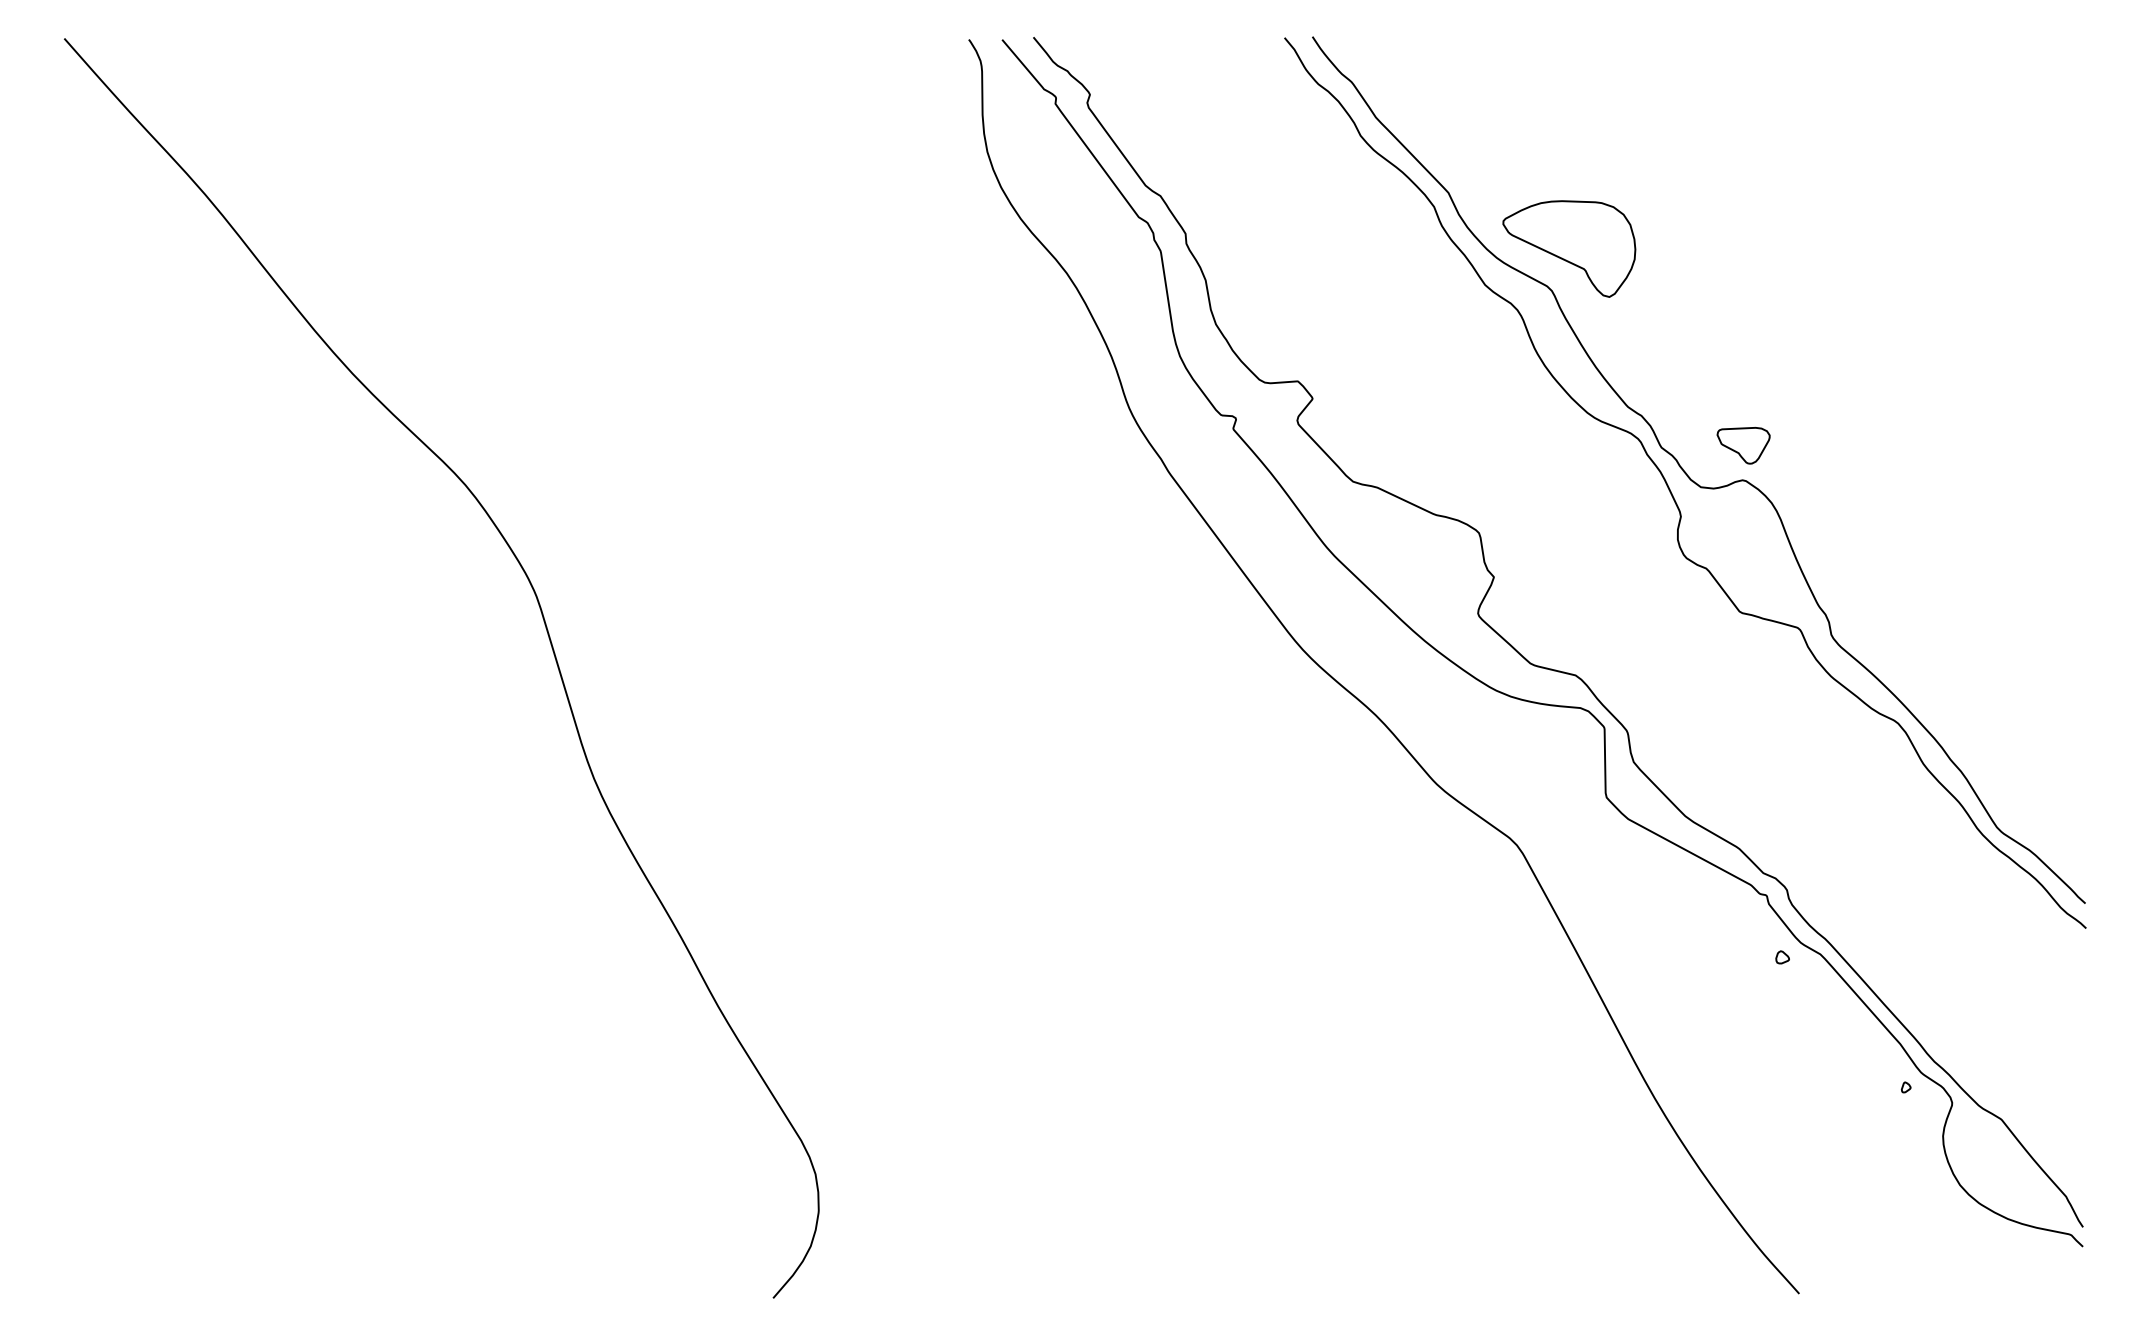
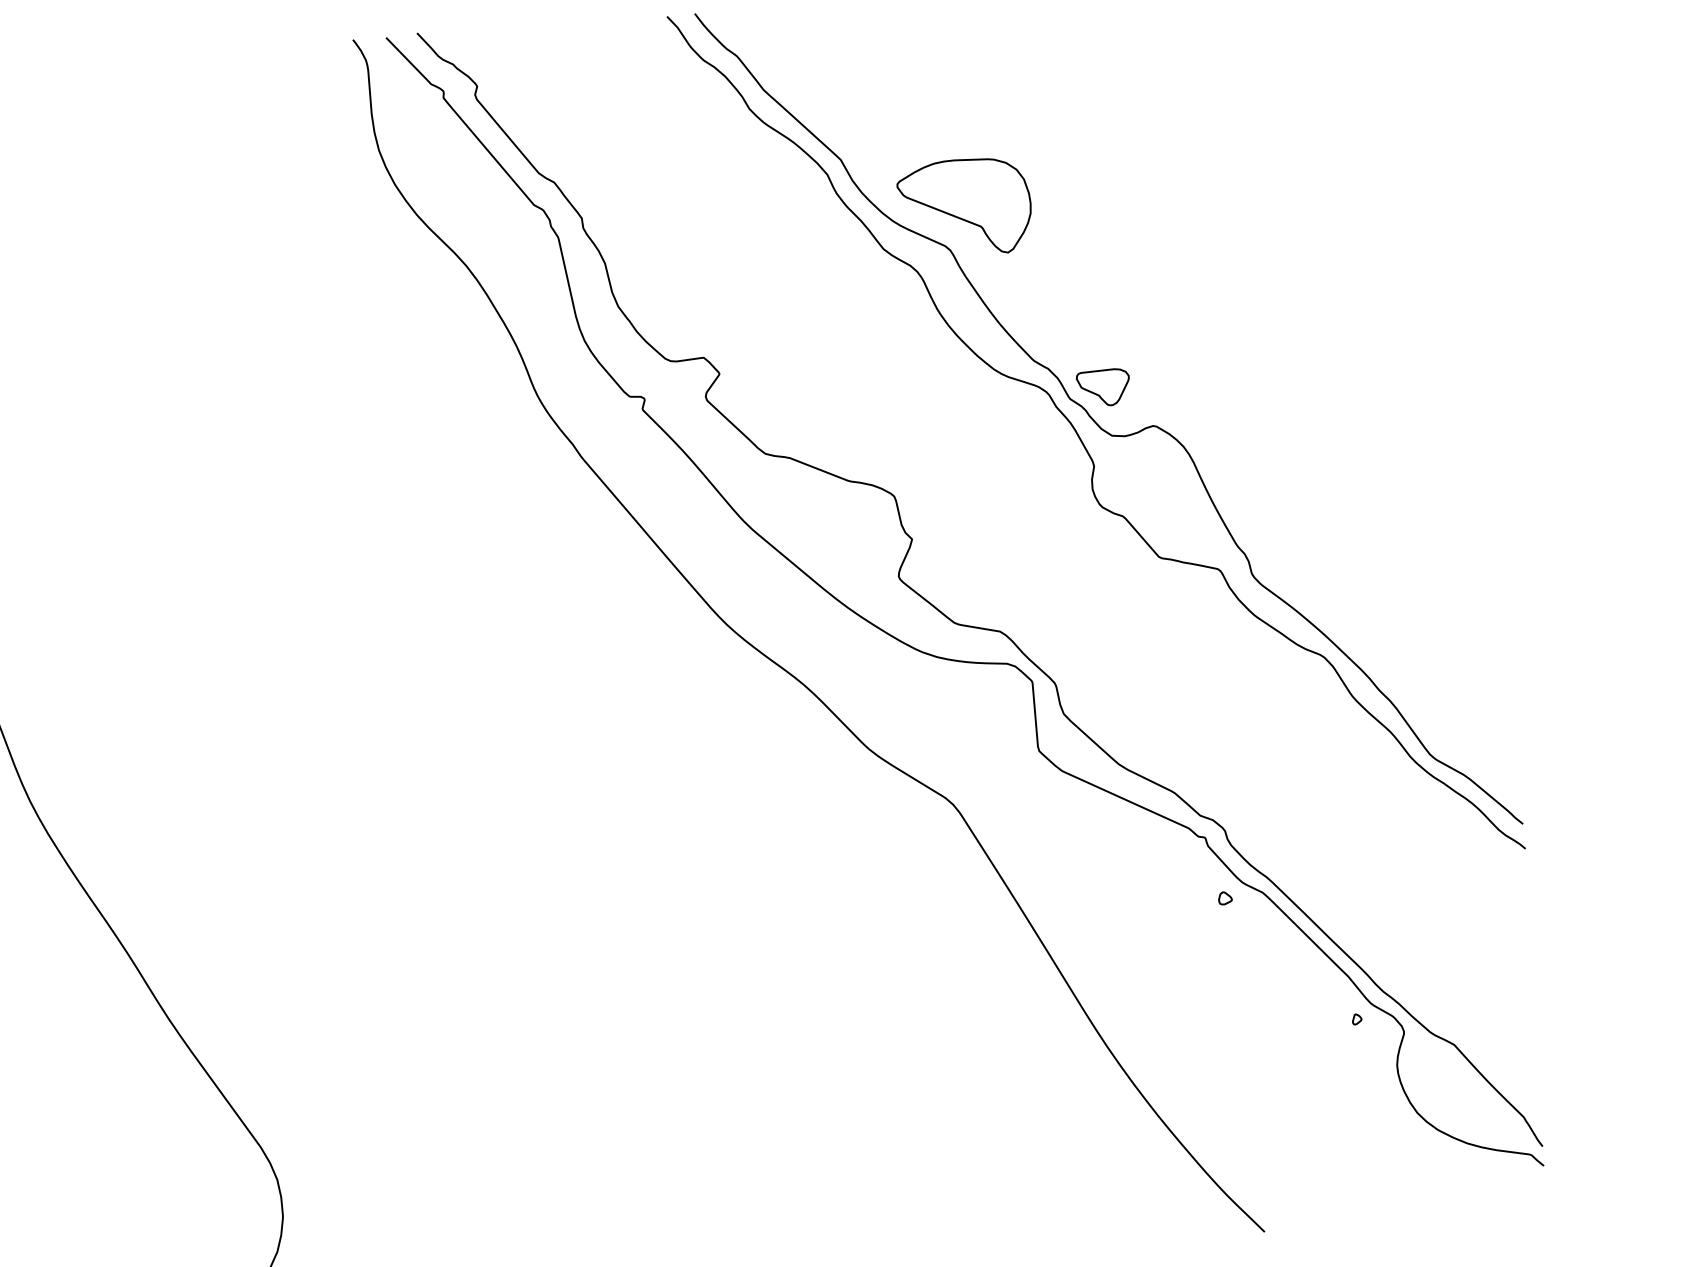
part: (1743, 445) -> (1103, 387), moved

